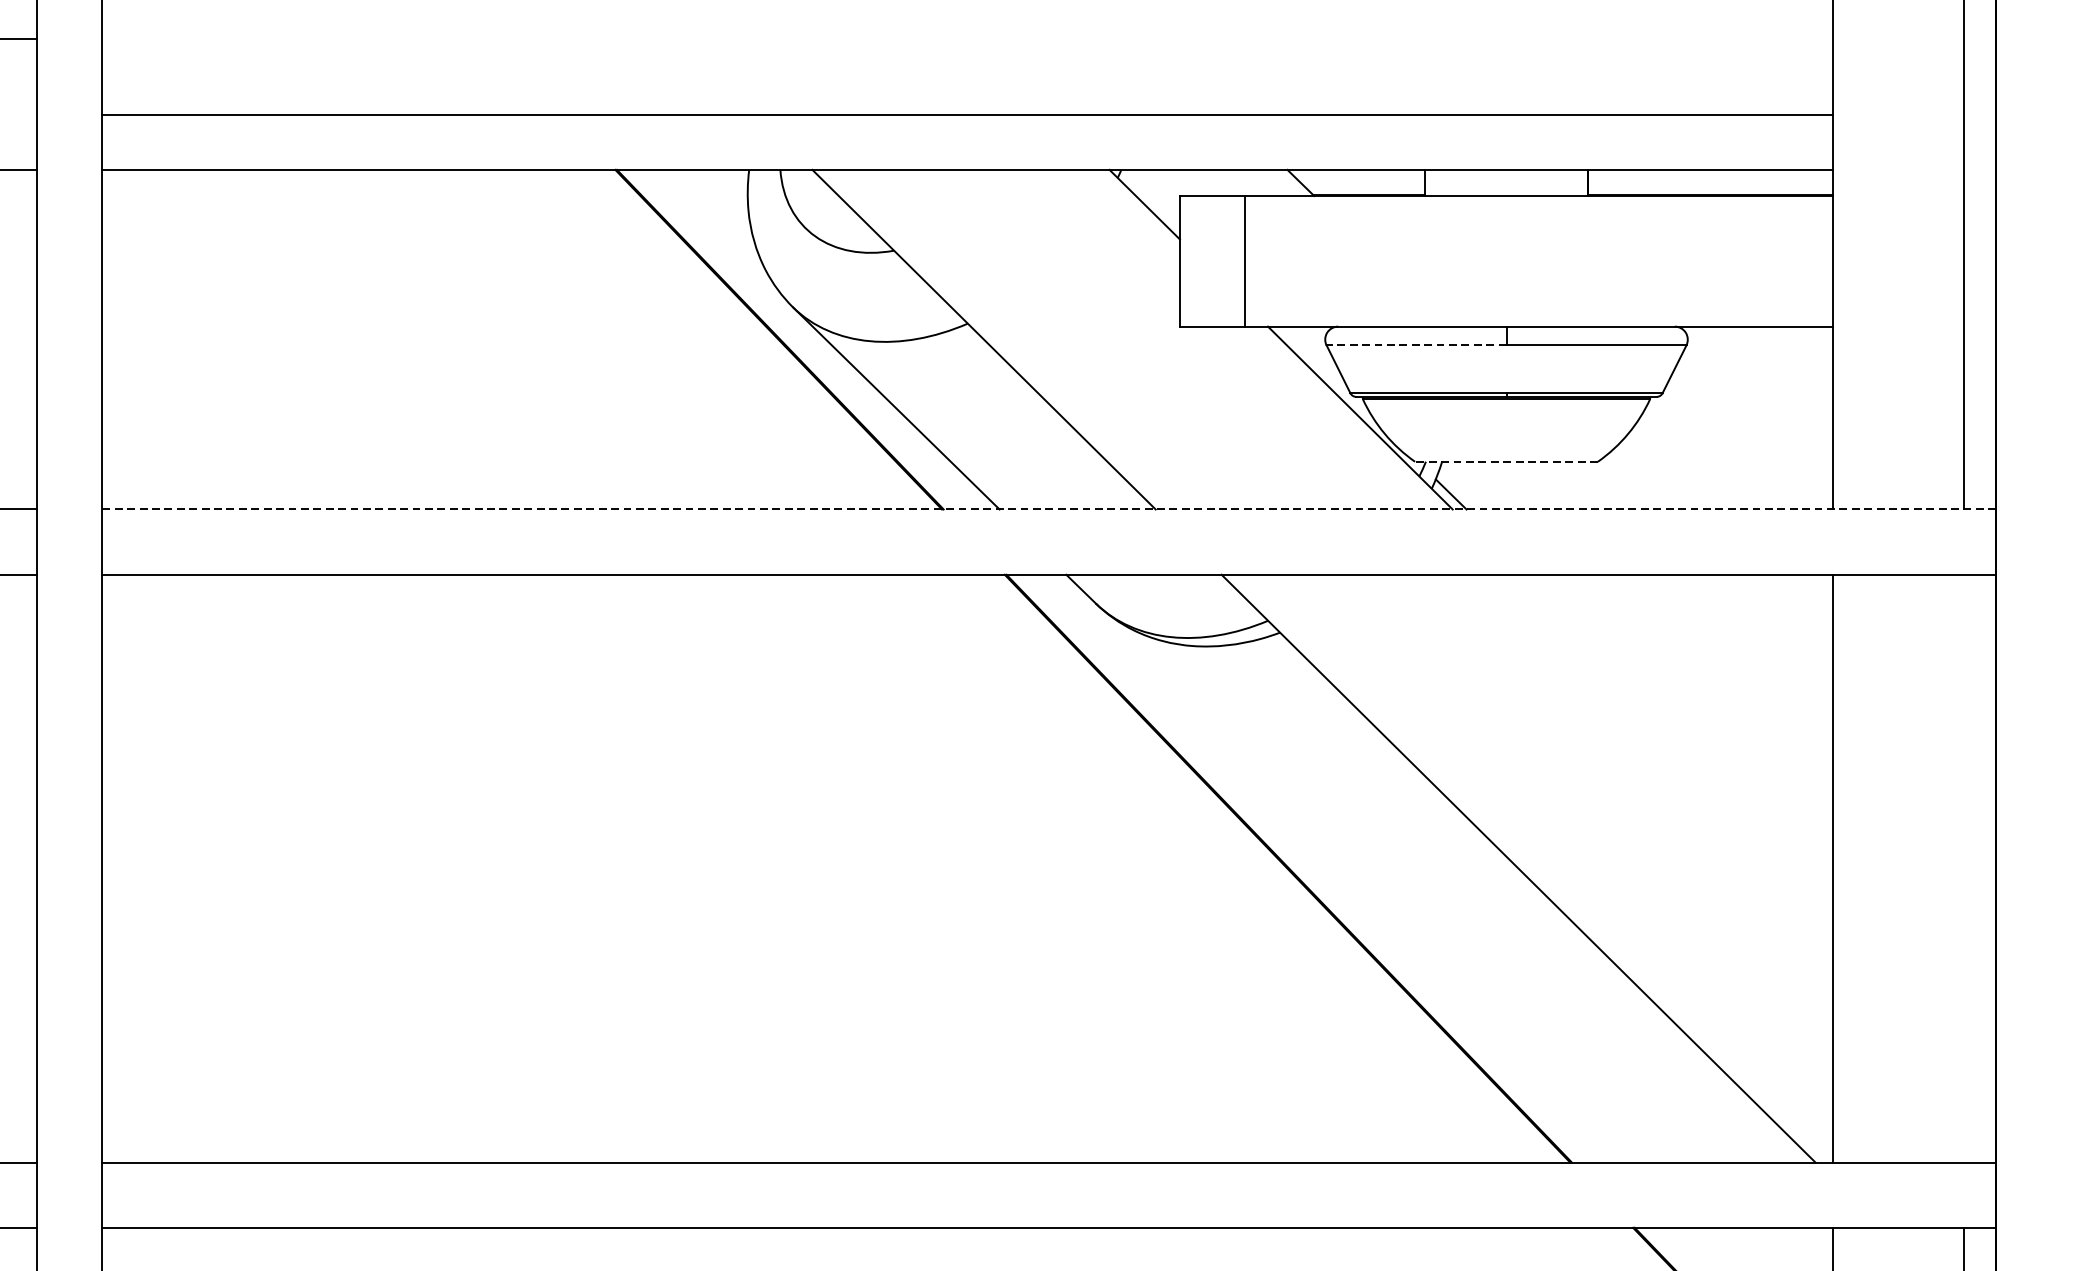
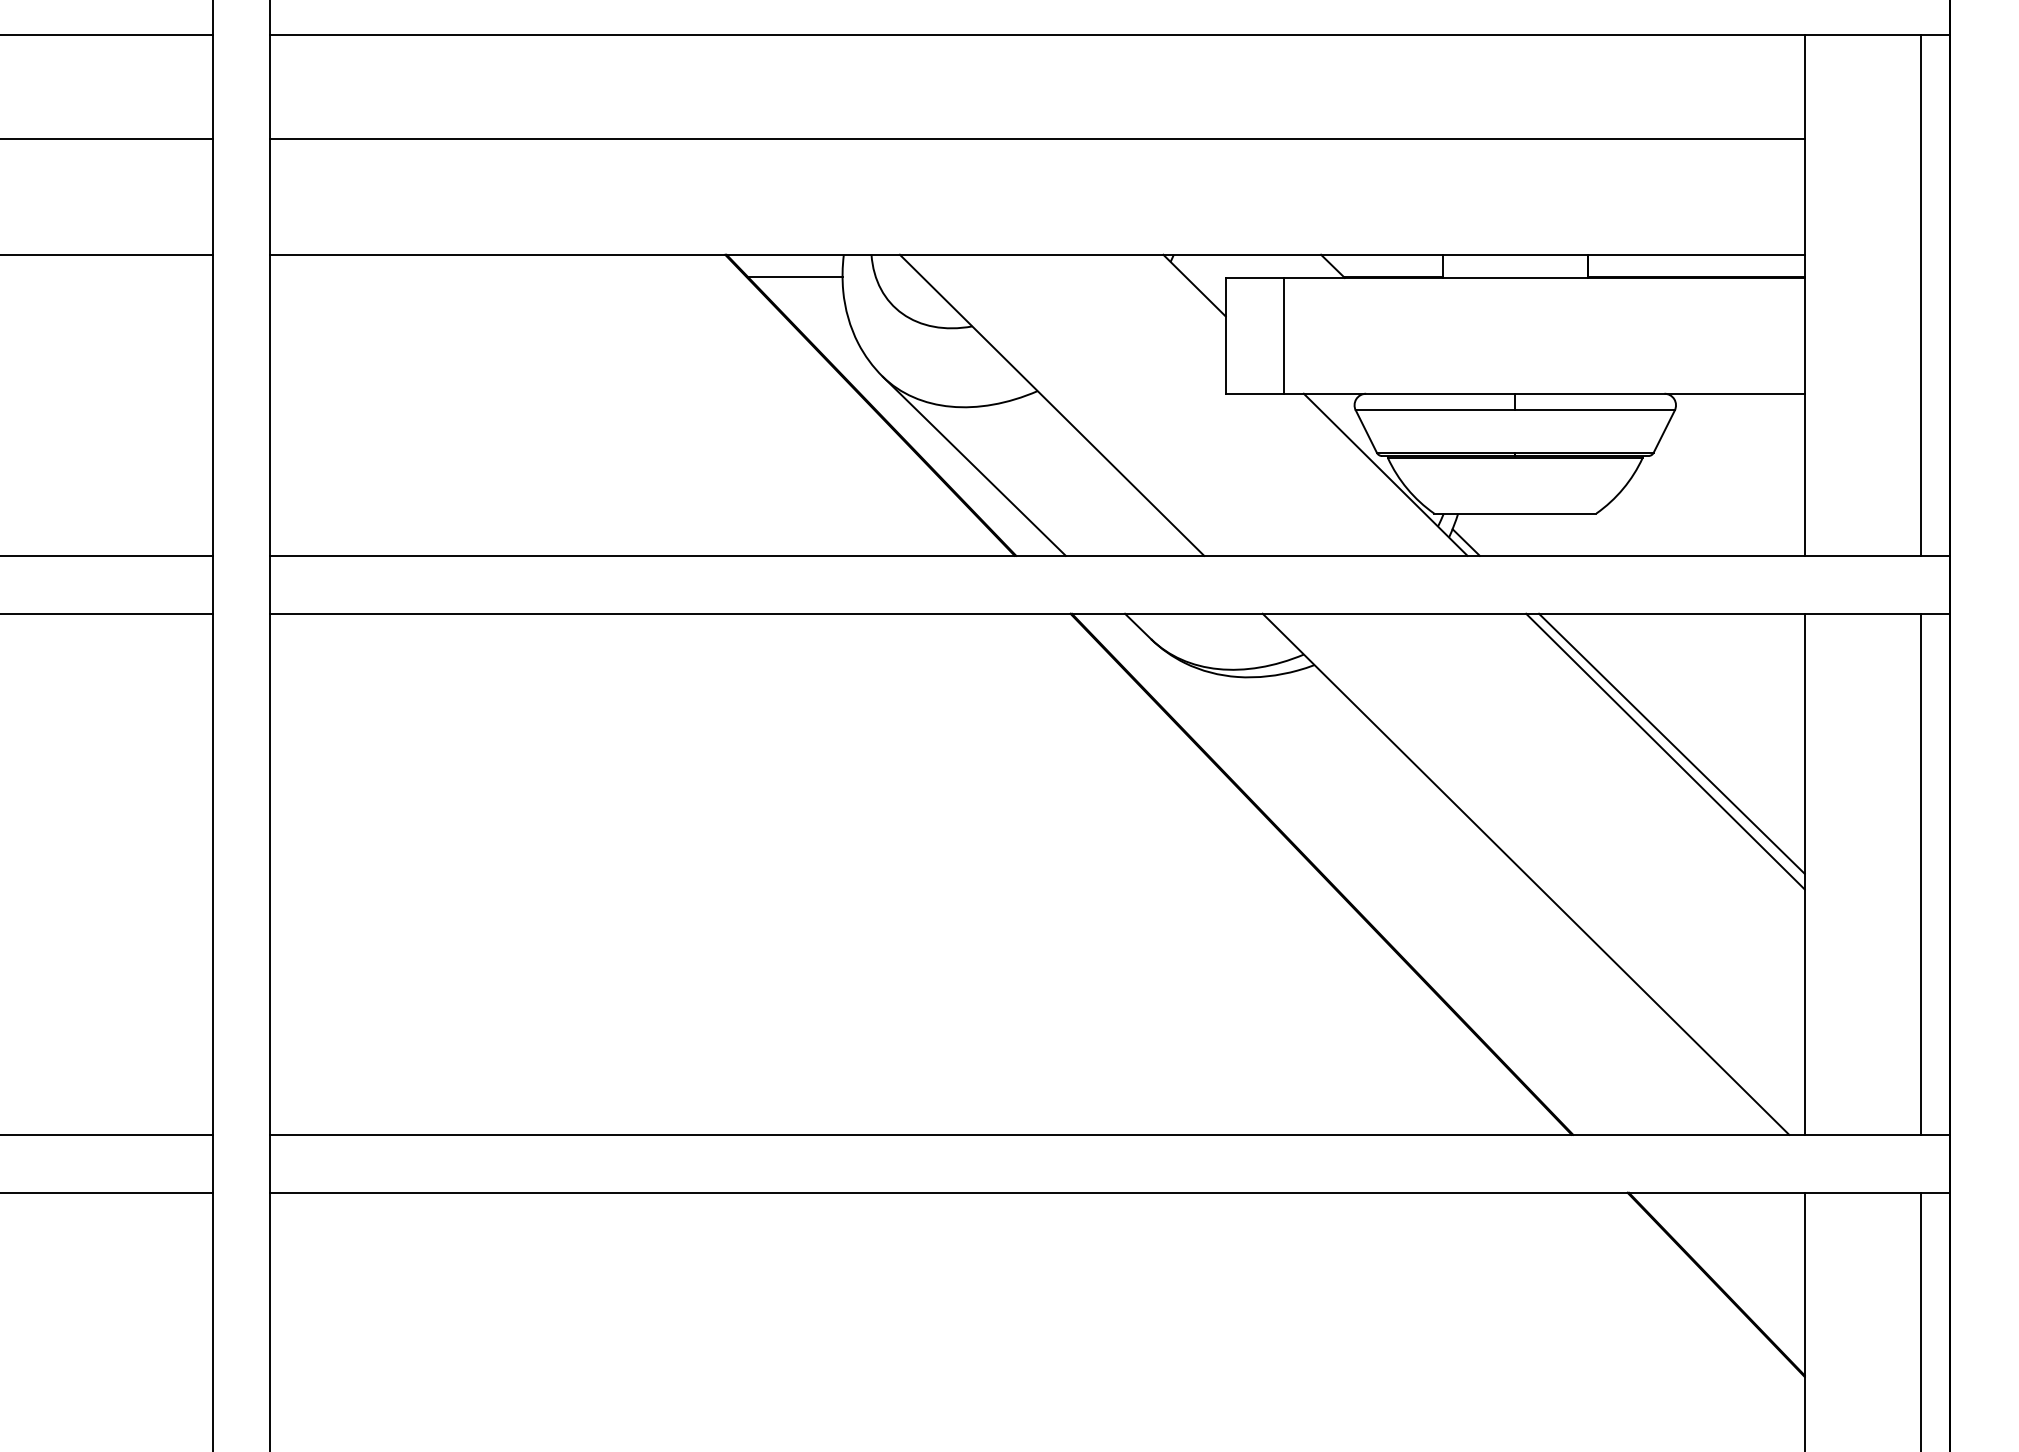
line: (967, 114) -> (1037, 138), moved
line: (694, 195) -> (795, 277), added
line: (1416, 345) -> (1435, 410), dashed -> solid
line: (1505, 461) -> (1514, 513), dashed -> solid
line: (1048, 509) -> (1109, 555), dashed -> solid
line: (1682, 721) -> (1671, 743), added
line: (1675, 730) -> (1665, 751), added
line: (1963, 867) -> (1920, 873), added

